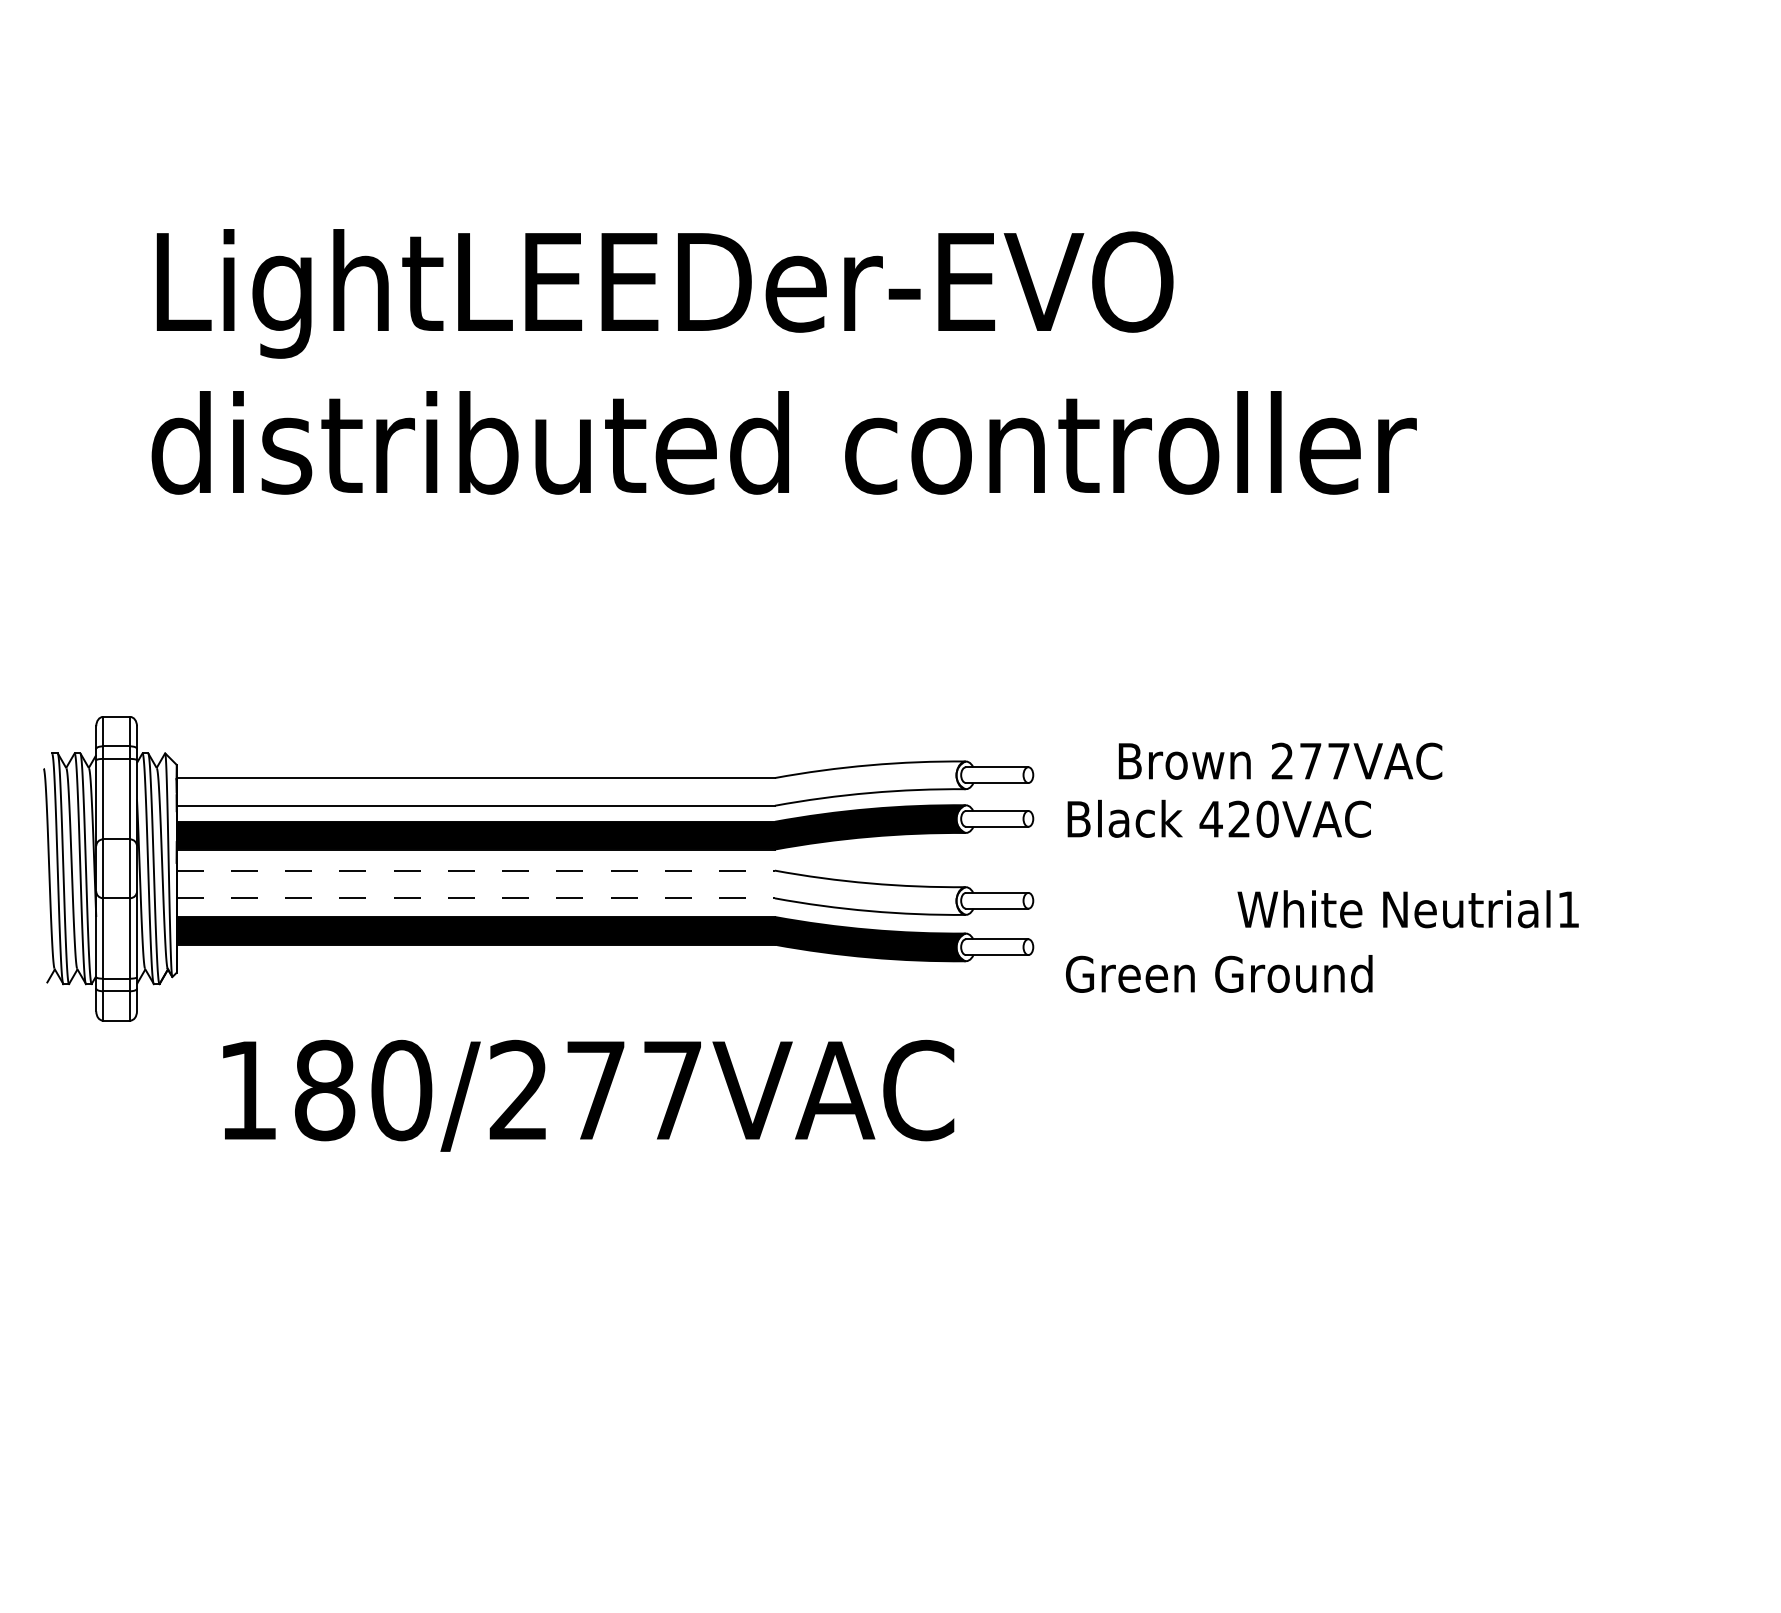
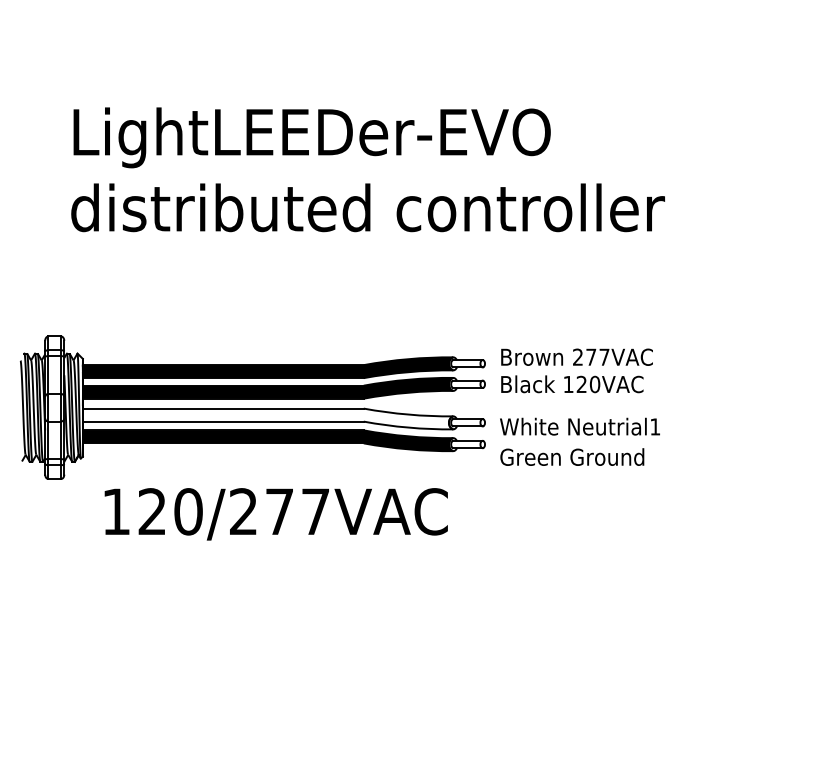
text: (1279, 759) -> (576, 356), moved
fill: (569, 783) -> (267, 367), added
text: (1211, 819) -> (568, 384), 420VAC -> 120VAC
line: (476, 870) -> (223, 408), dashed -> solid
line: (476, 898) -> (223, 421), dashed -> solid
text: (1407, 908) -> (579, 426), moved
text: (324, 1089) -> (152, 511), 180/277VAC -> 120/277VAC

